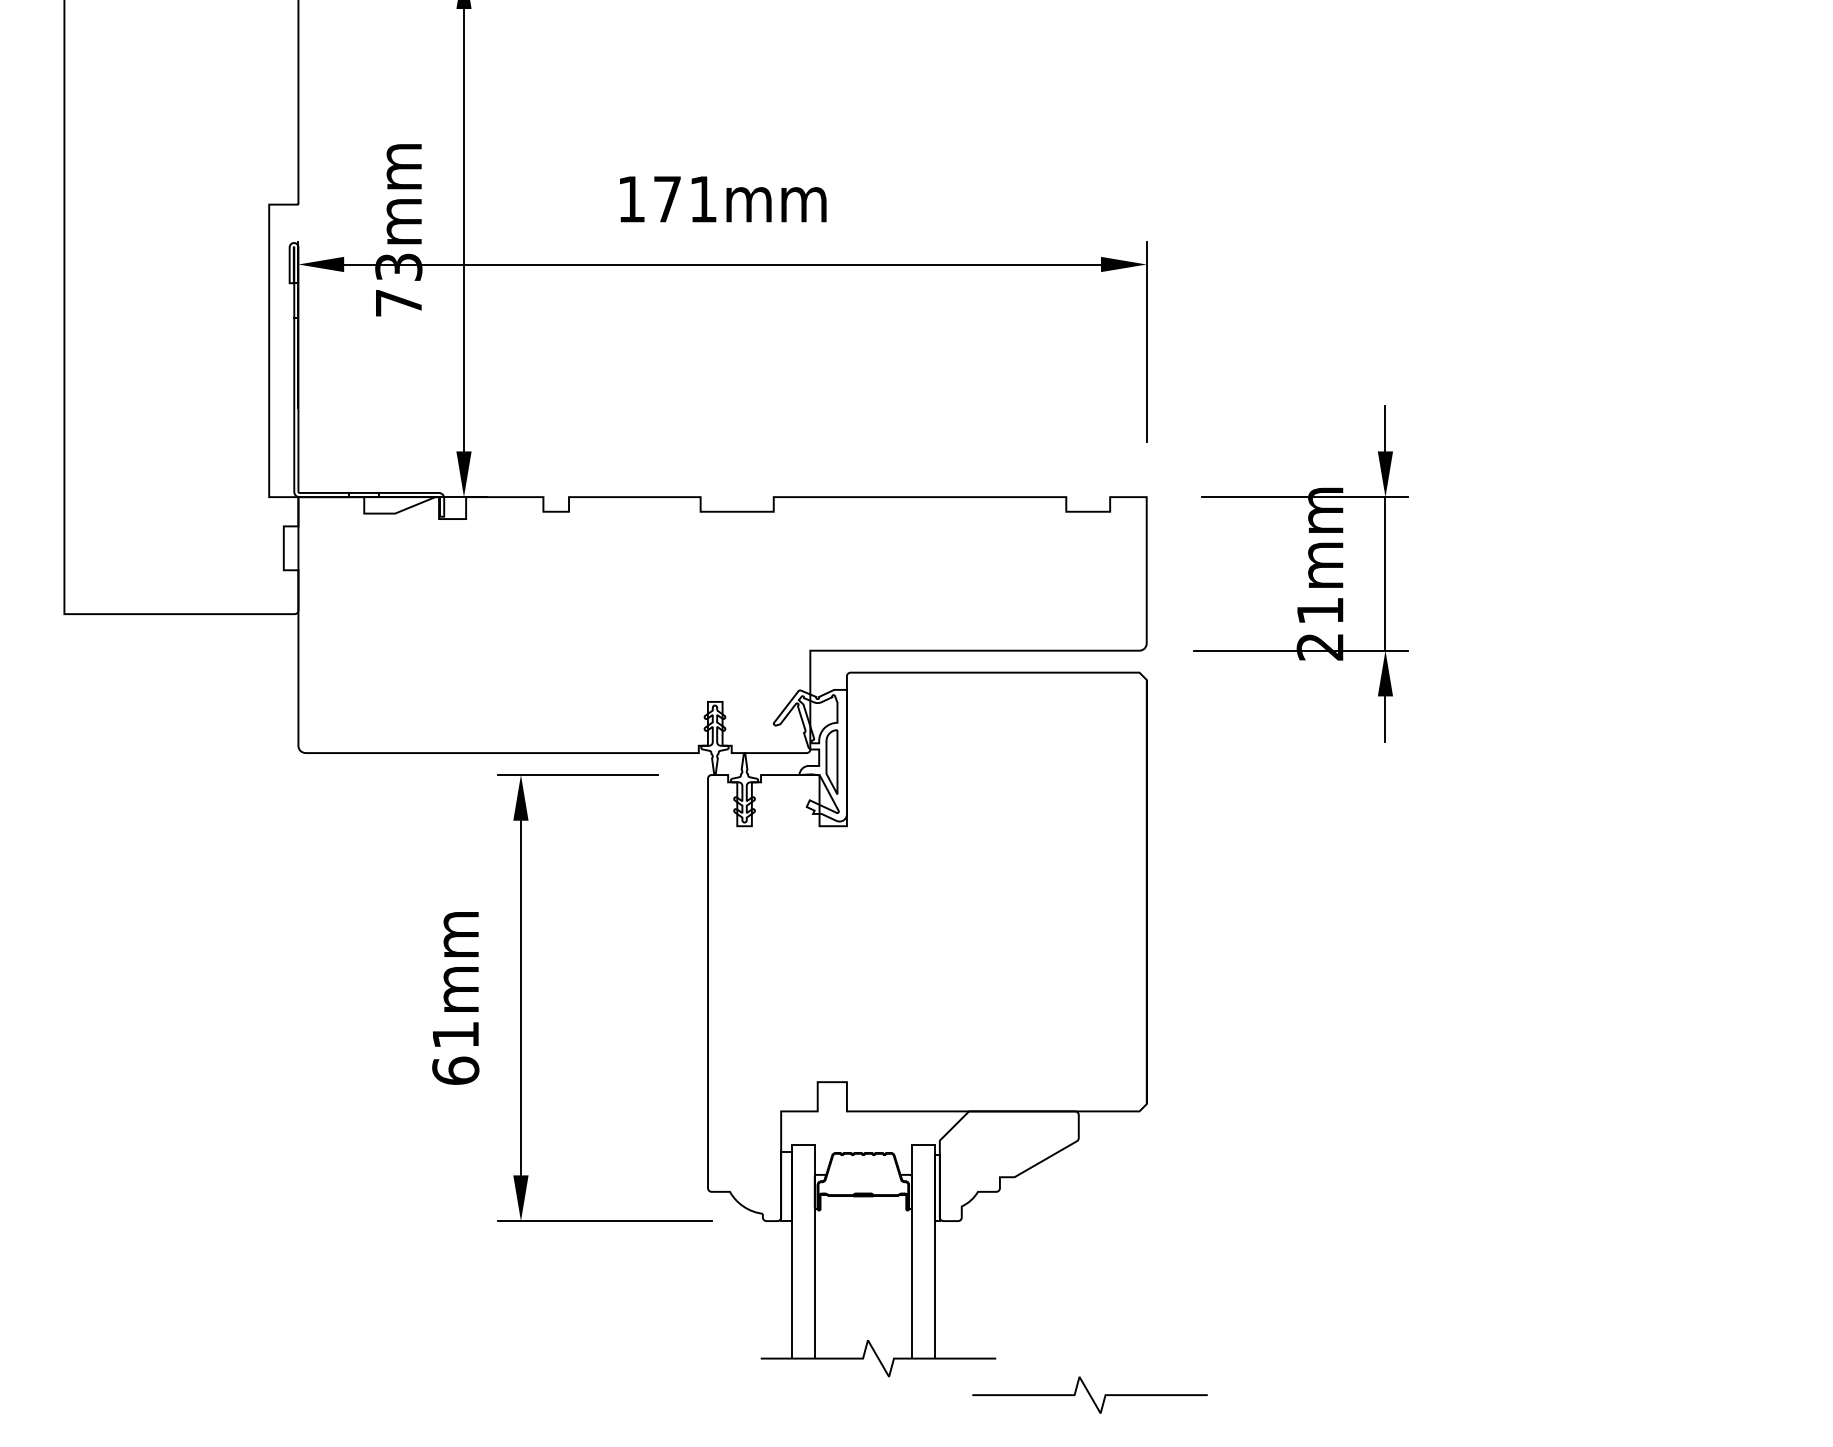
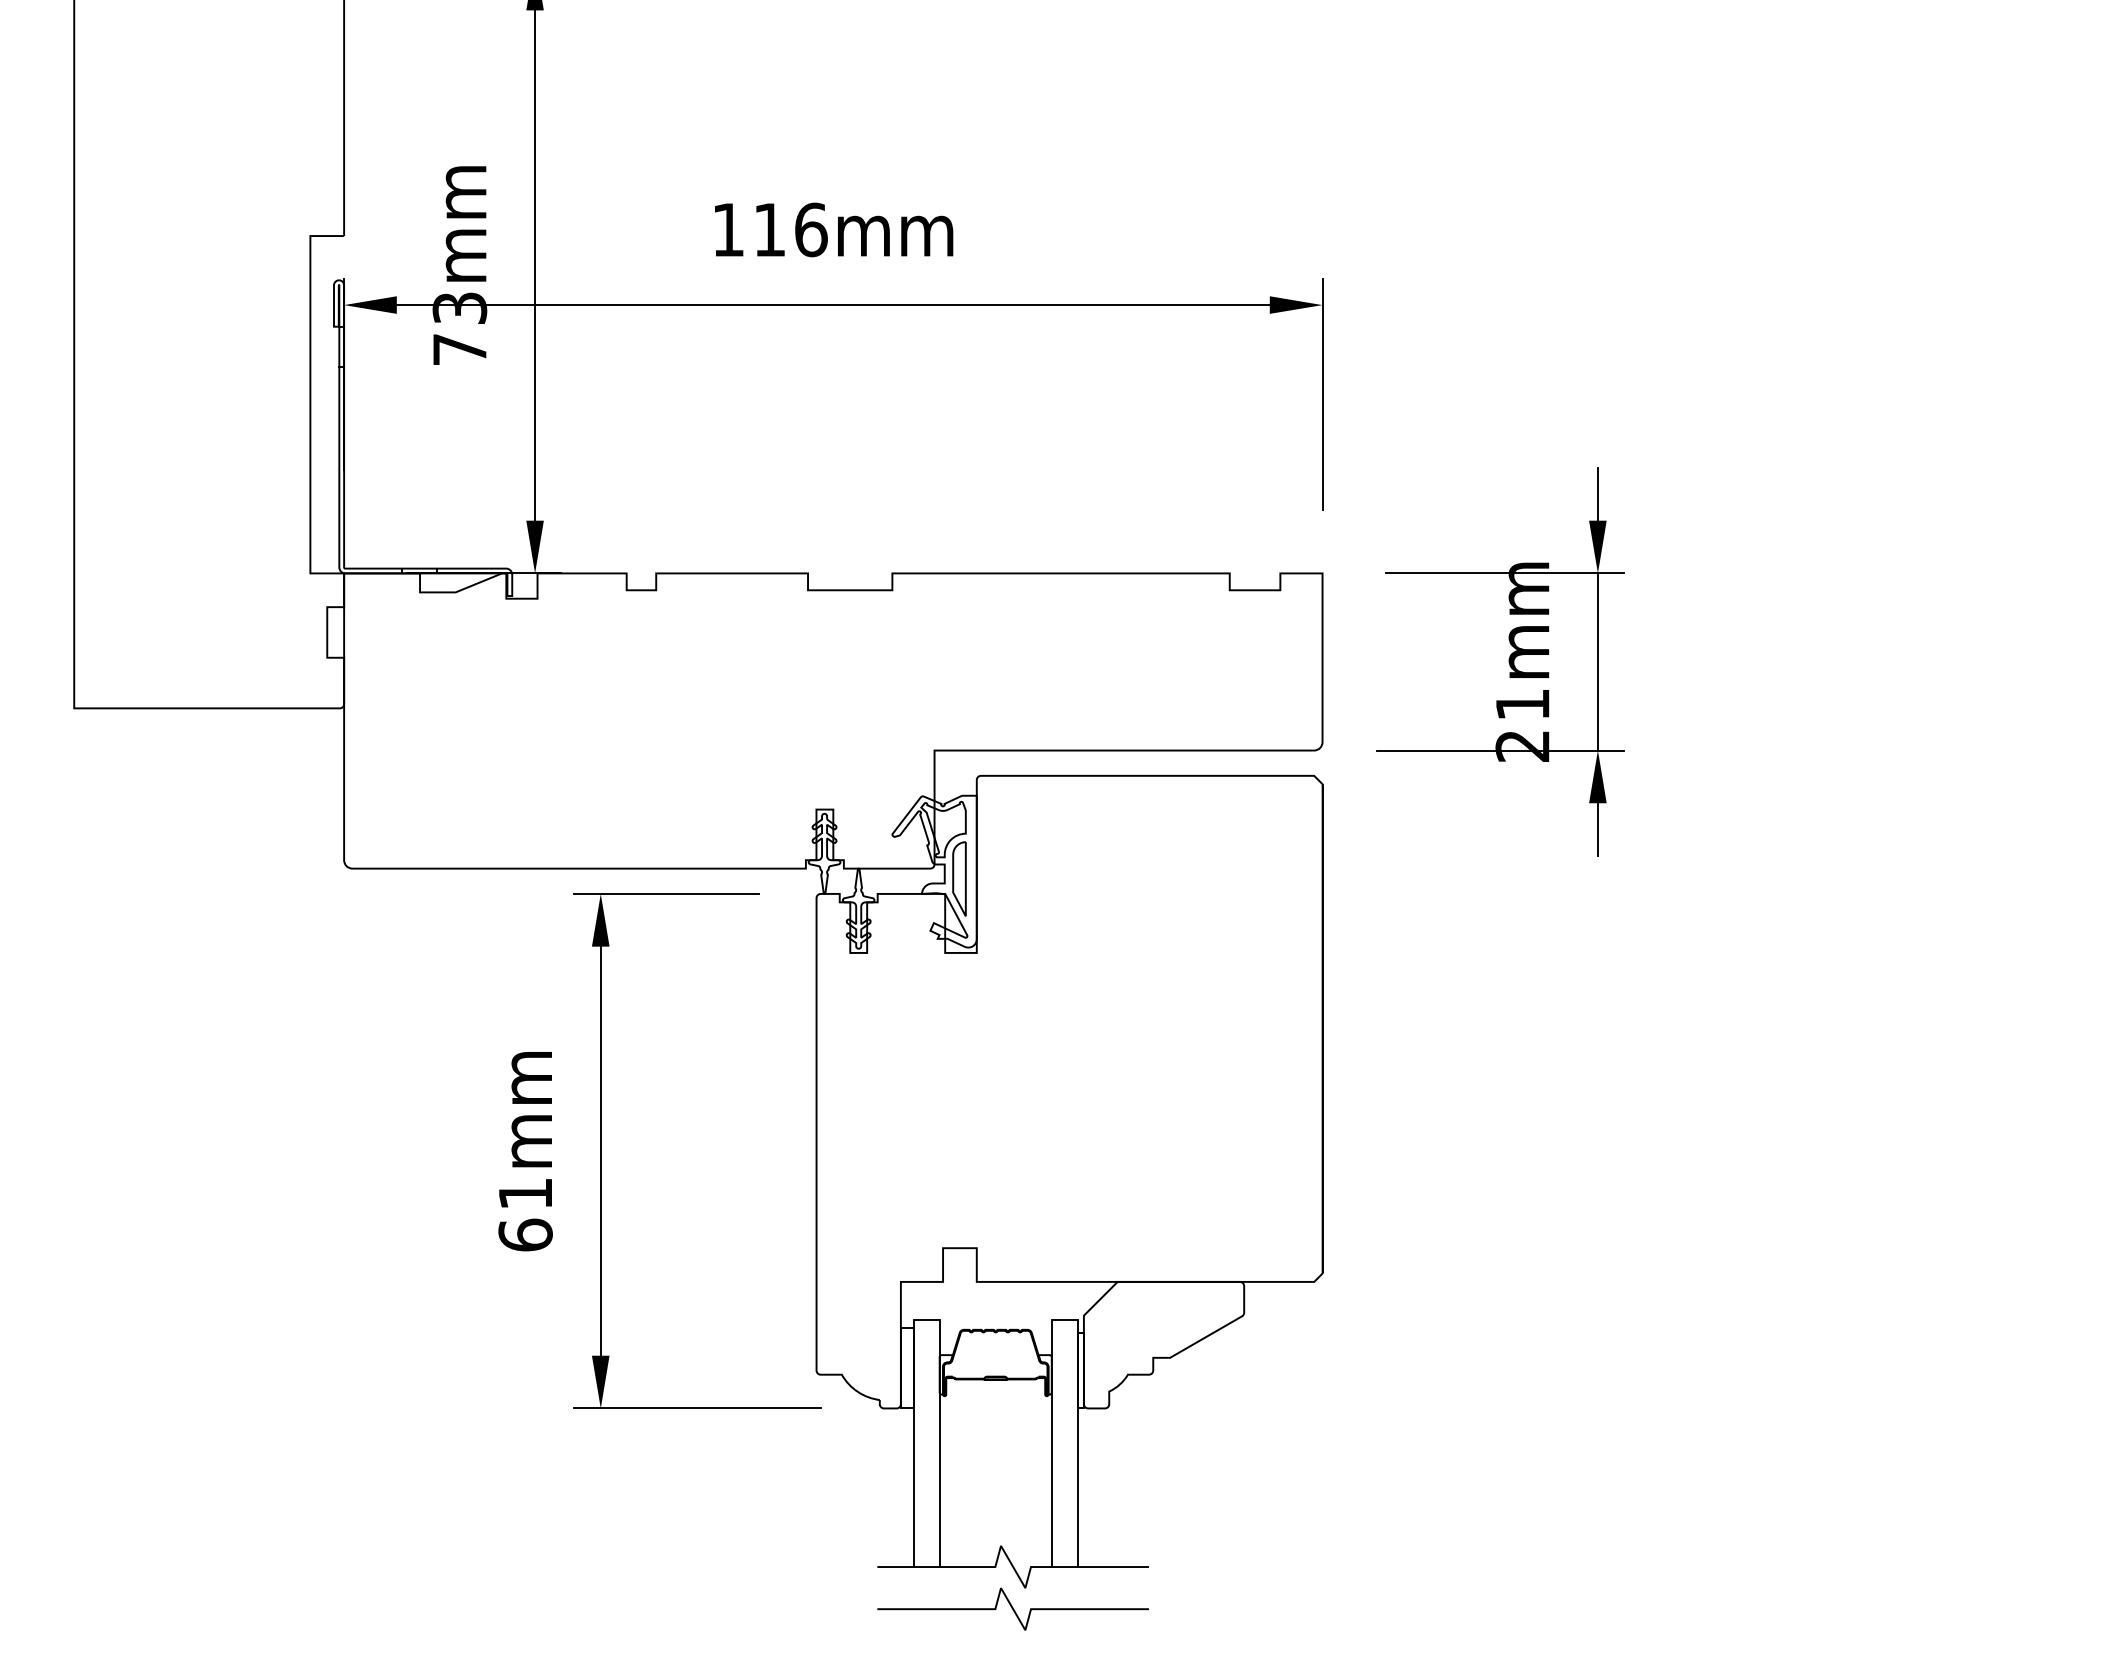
text: (685, 198) -> (790, 229), 171mm -> 116mm
curve: (1089, 1394) -> (1012, 1608), moved

